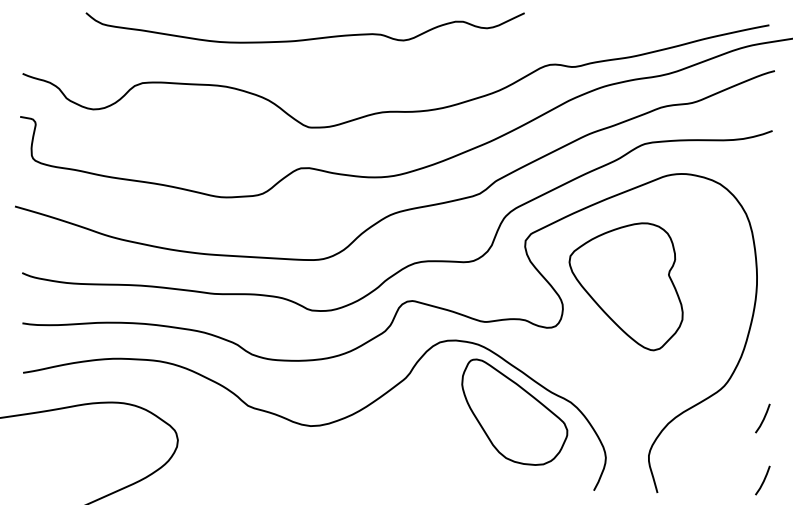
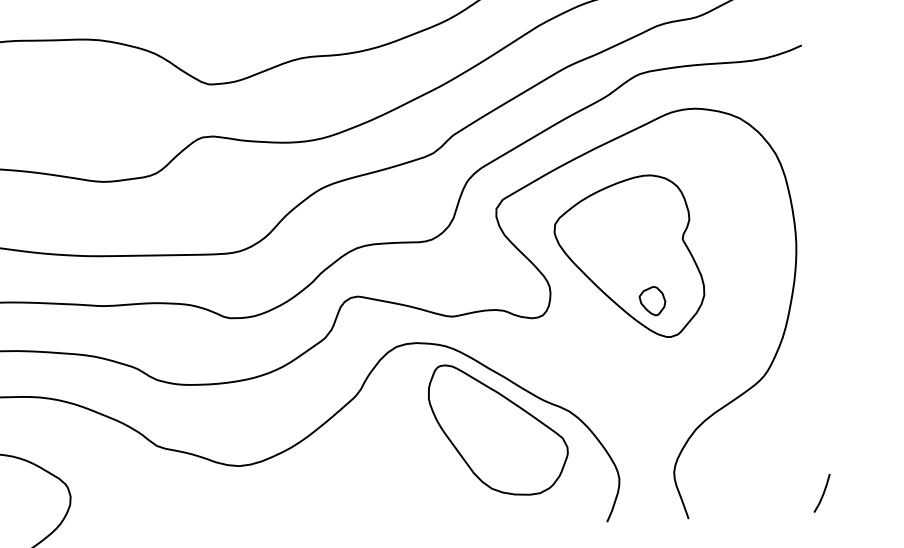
part: (641, 321) -> (652, 301), added
line: (763, 418) -> (817, 413), removed

